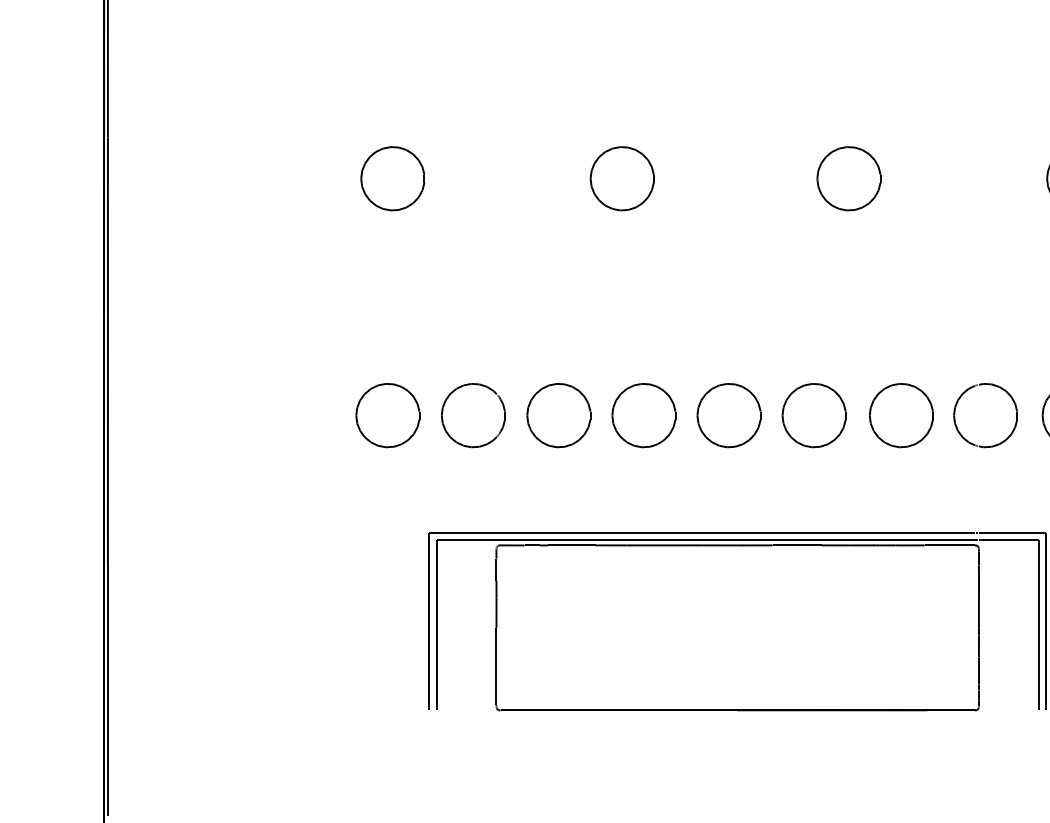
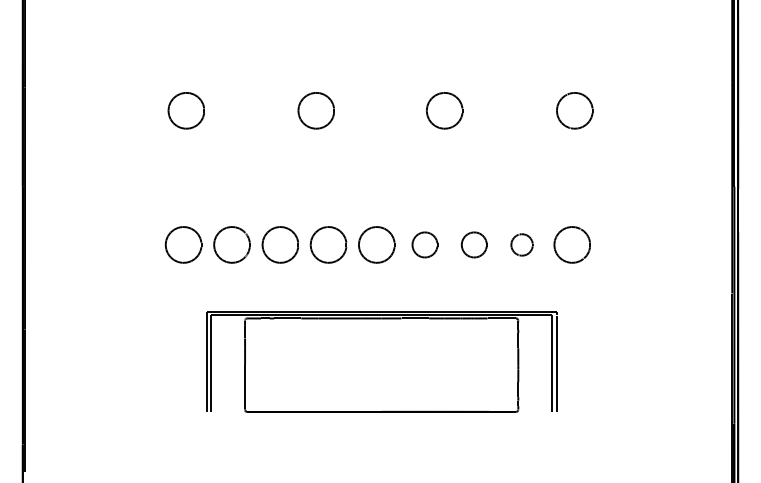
part: (813, 414) -> (424, 244), size x0.7
part: (899, 414) -> (473, 244), size x0.7
part: (984, 414) -> (521, 244), size x0.6

